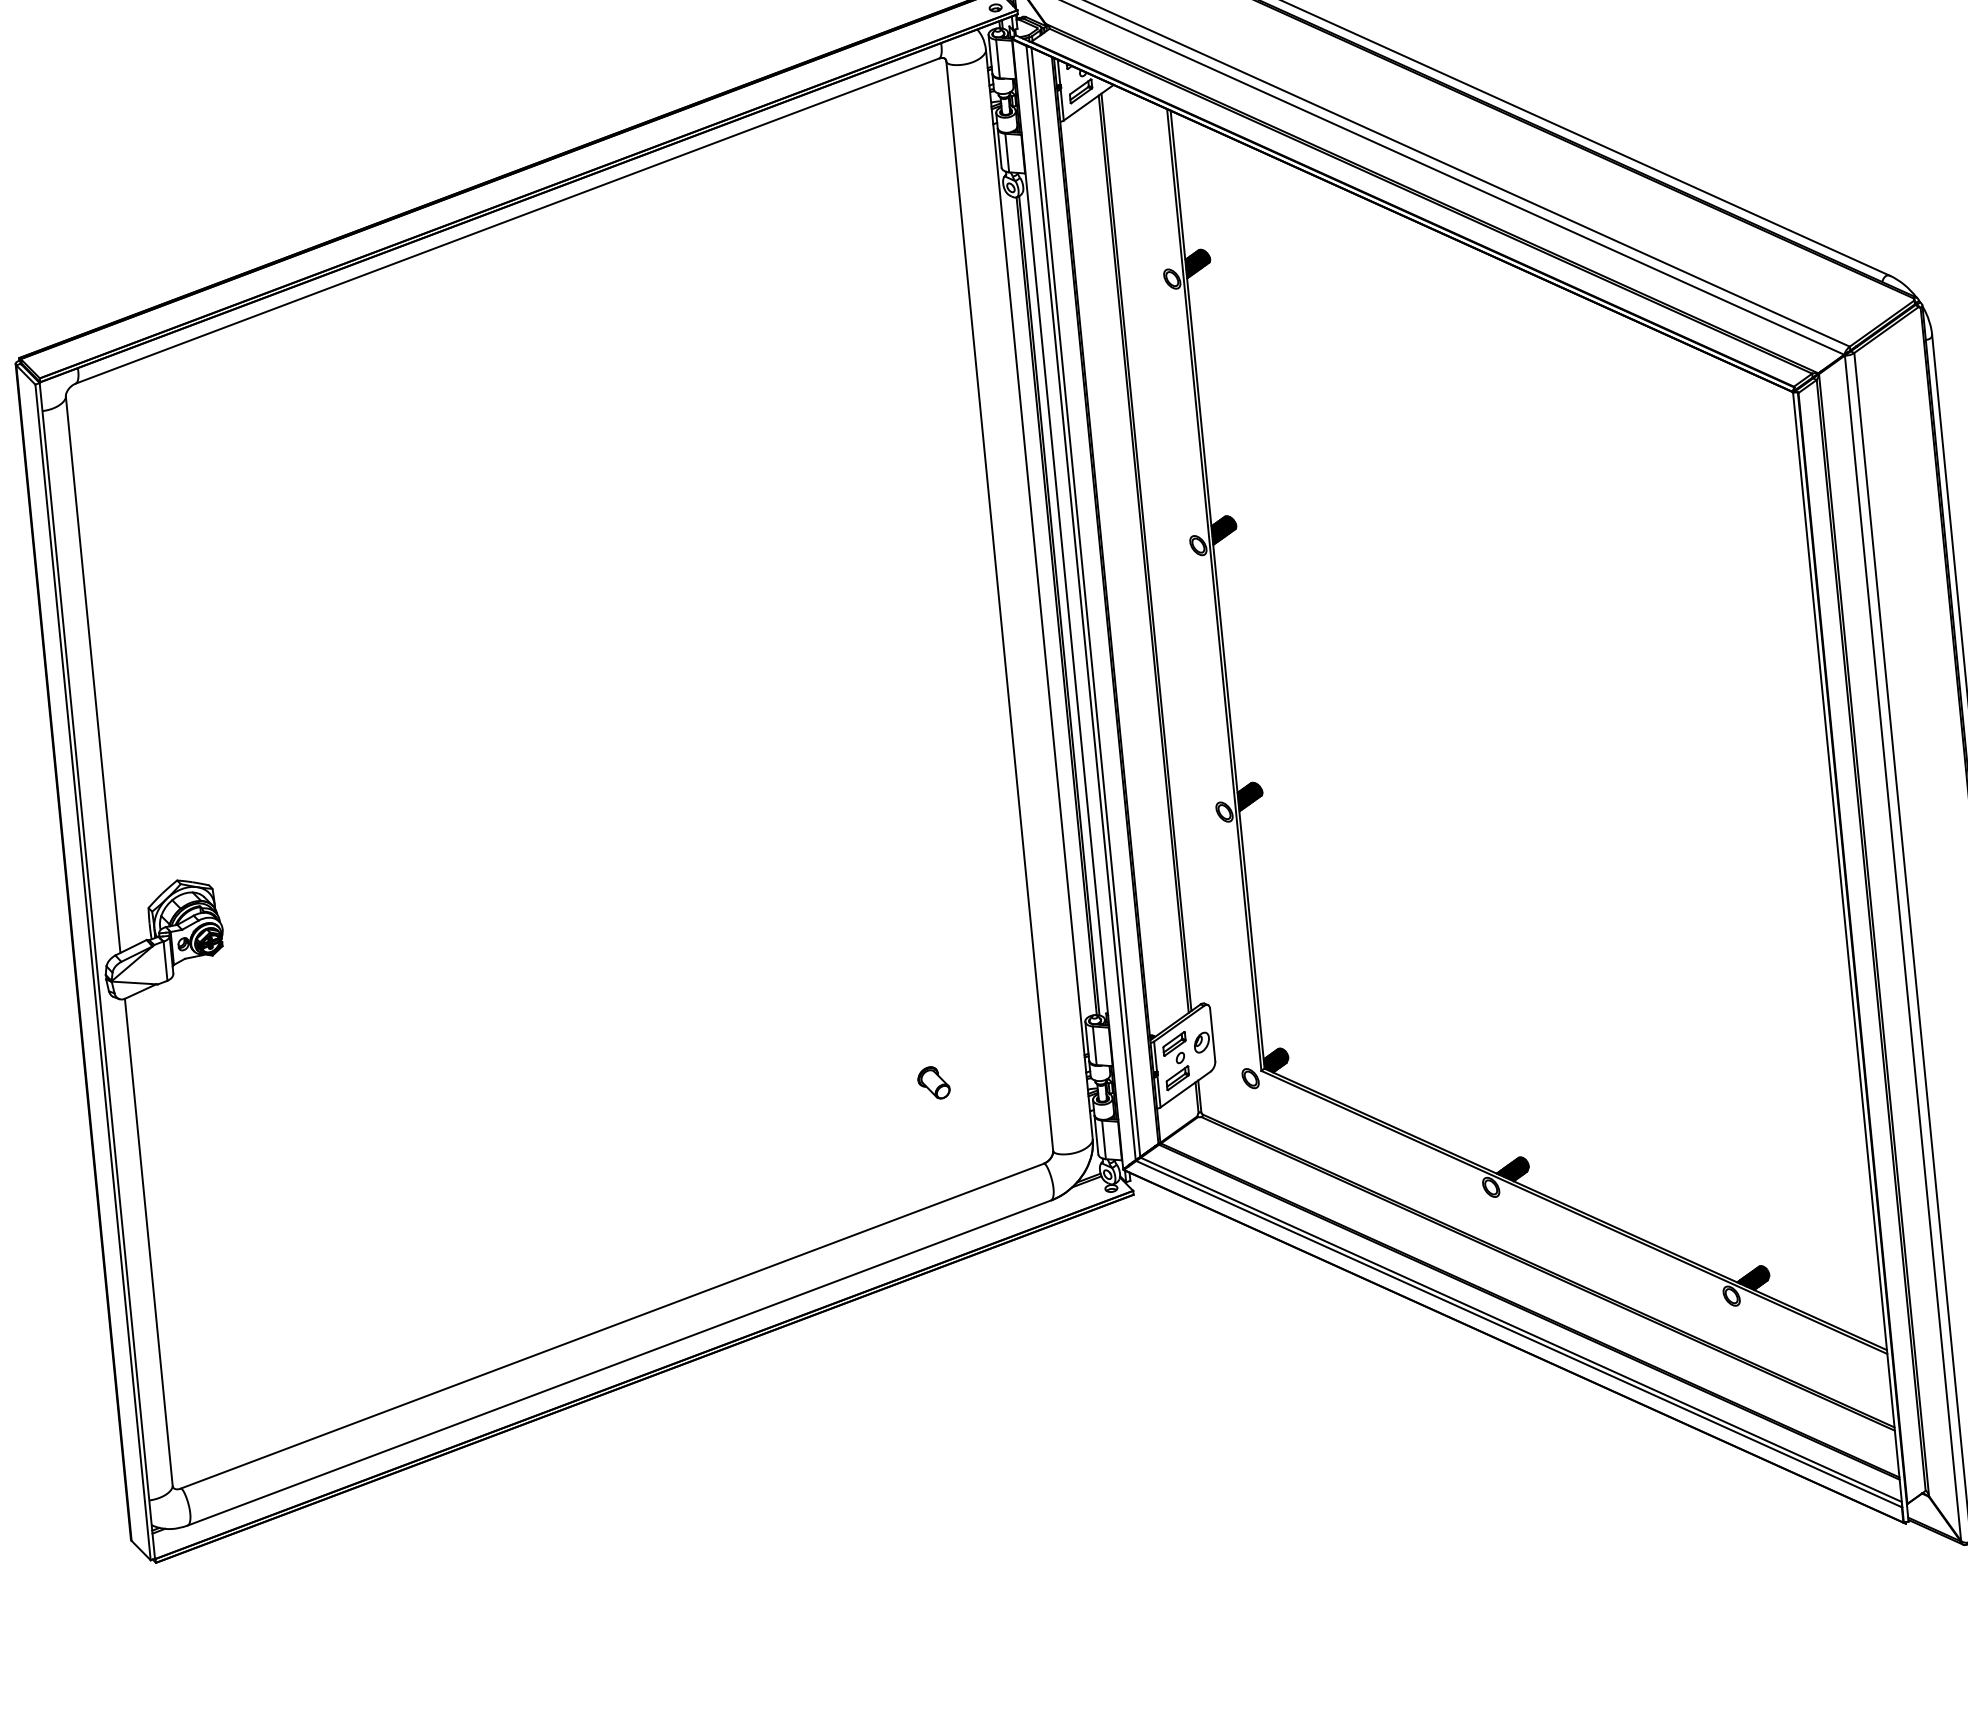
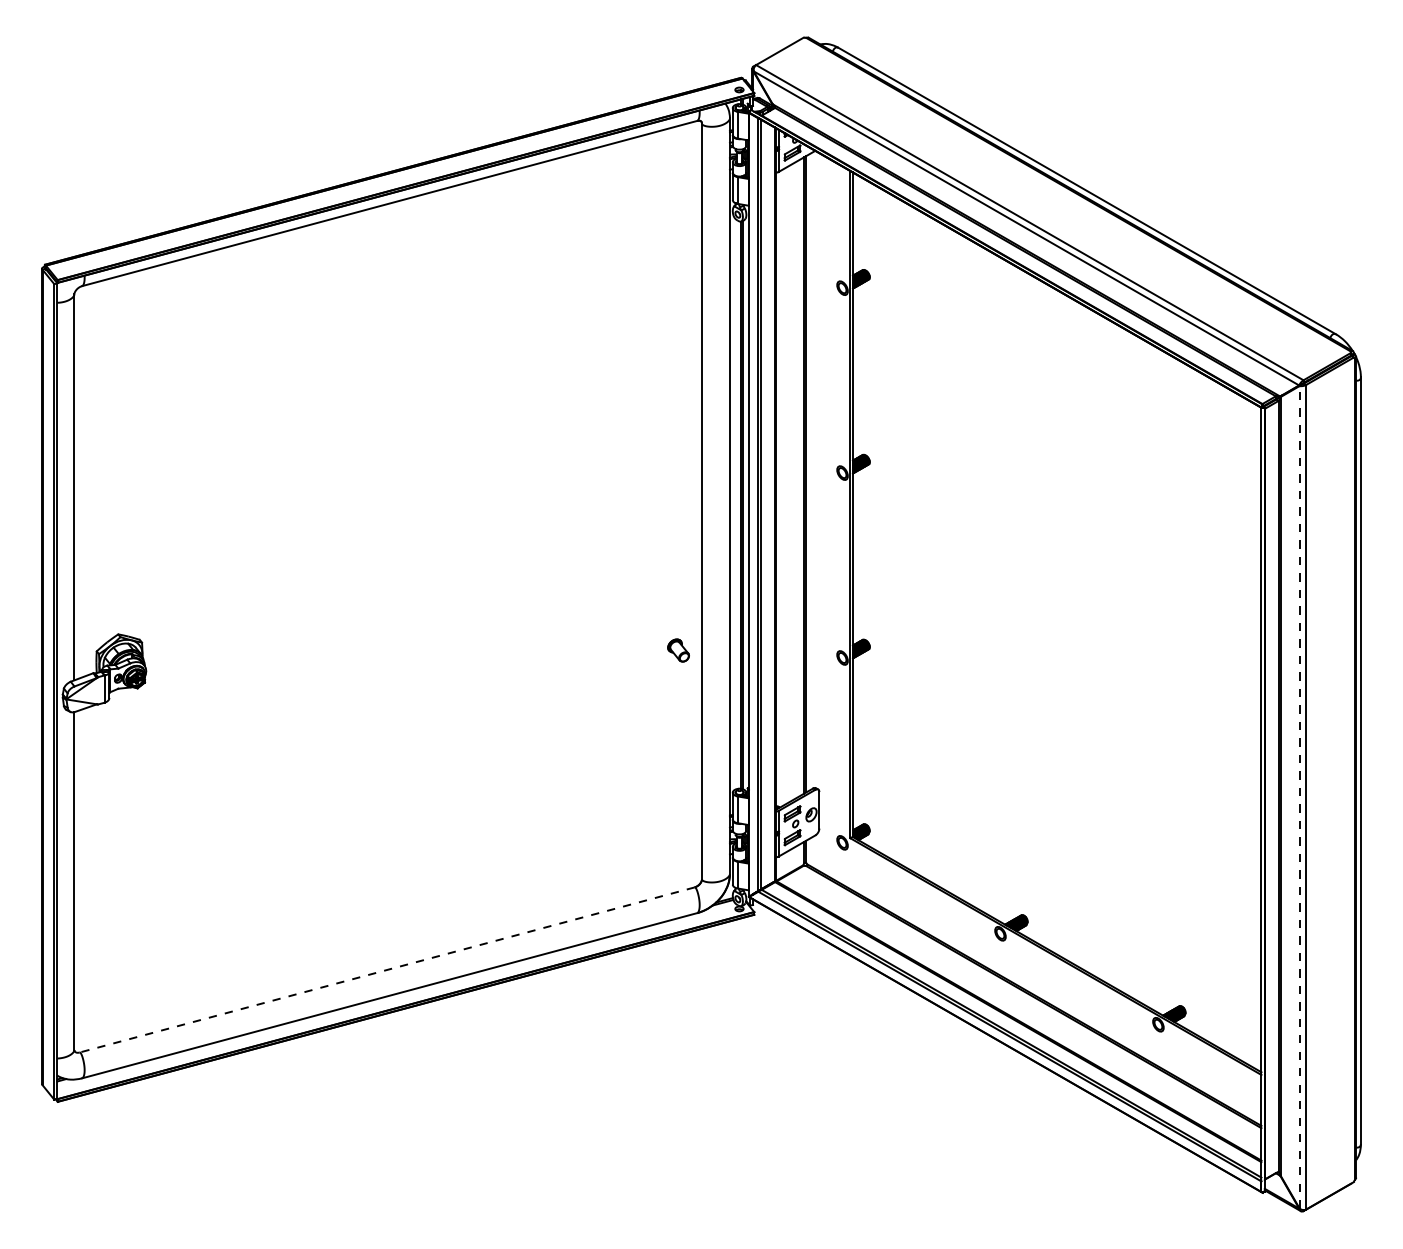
line: (1902, 947) -> (1299, 796), solid -> dashed
part: (933, 1082) -> (678, 650), moved
line: (611, 1327) -> (386, 970), solid -> dashed

